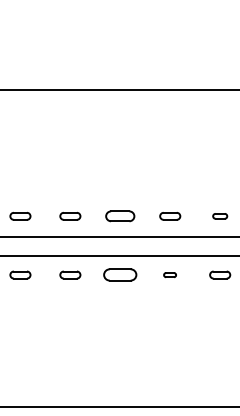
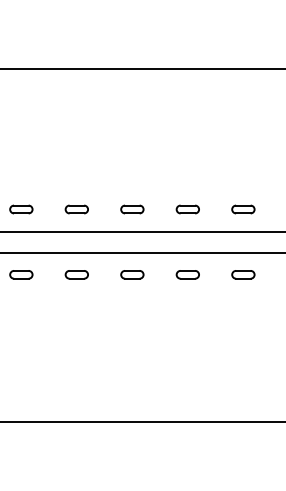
part: (120, 216) -> (132, 209), size x0.71
part: (220, 216) -> (243, 209), size x1.43
part: (120, 274) -> (132, 274), size x0.62
part: (169, 274) -> (187, 274), size x1.67

